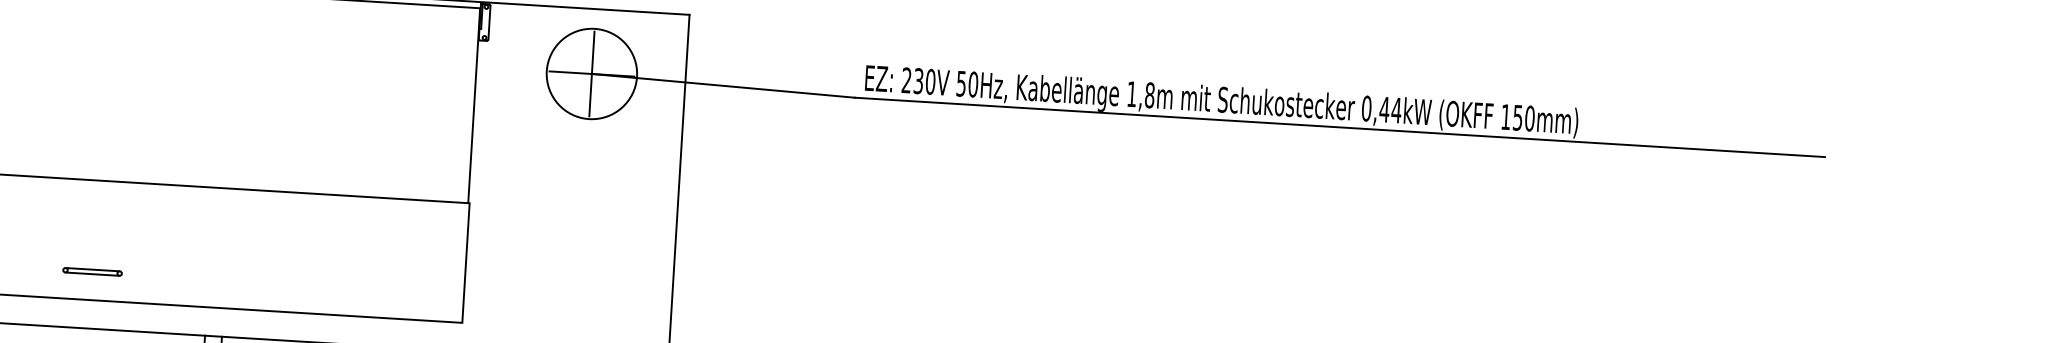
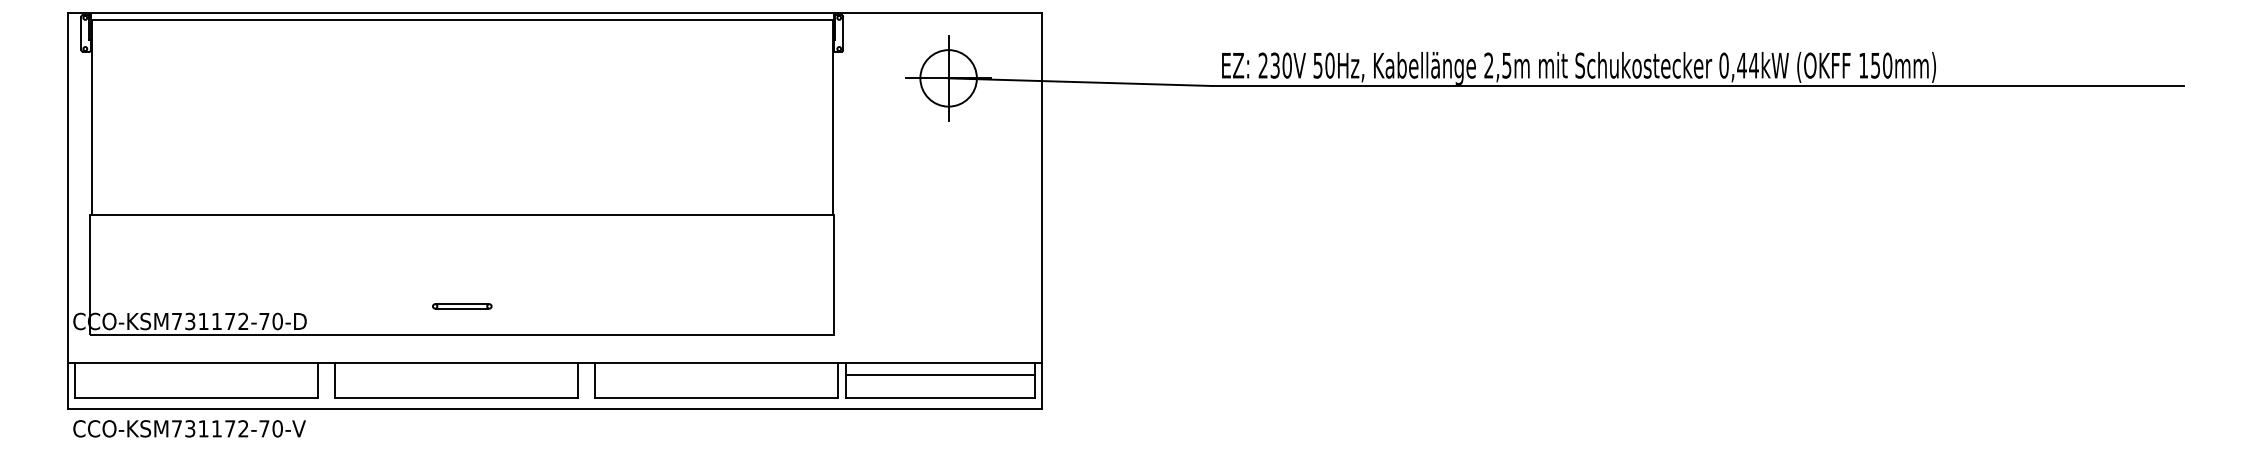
circle: (591, 74) -> (948, 78), size x0.62
text: (1140, 94) -> (1497, 65), 1,8m -> 2,5m

